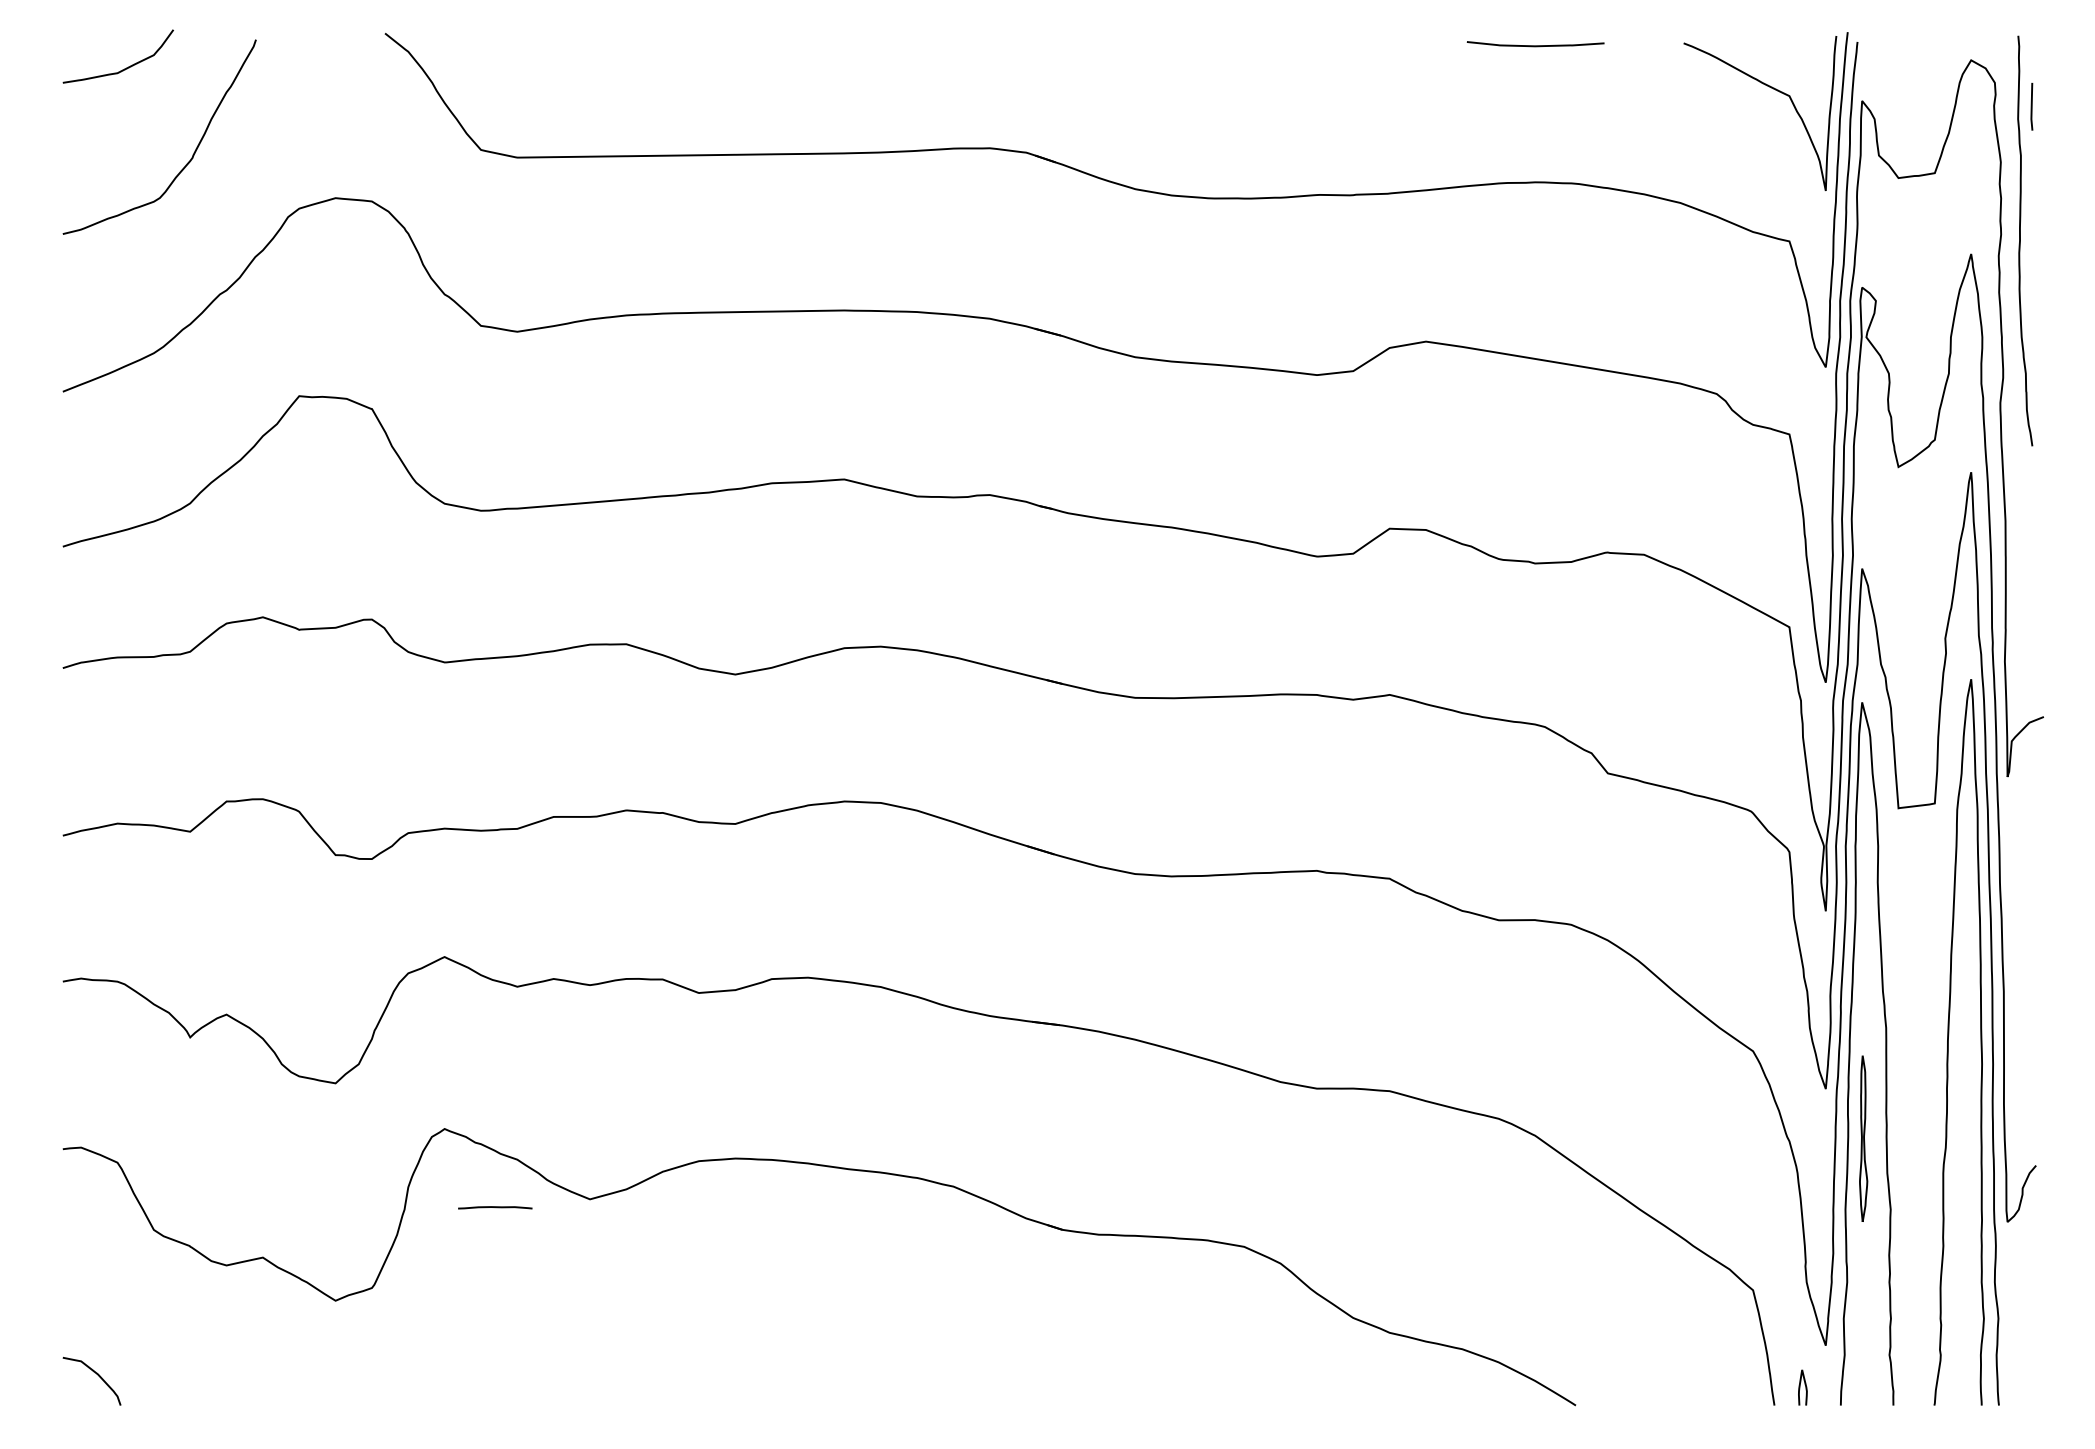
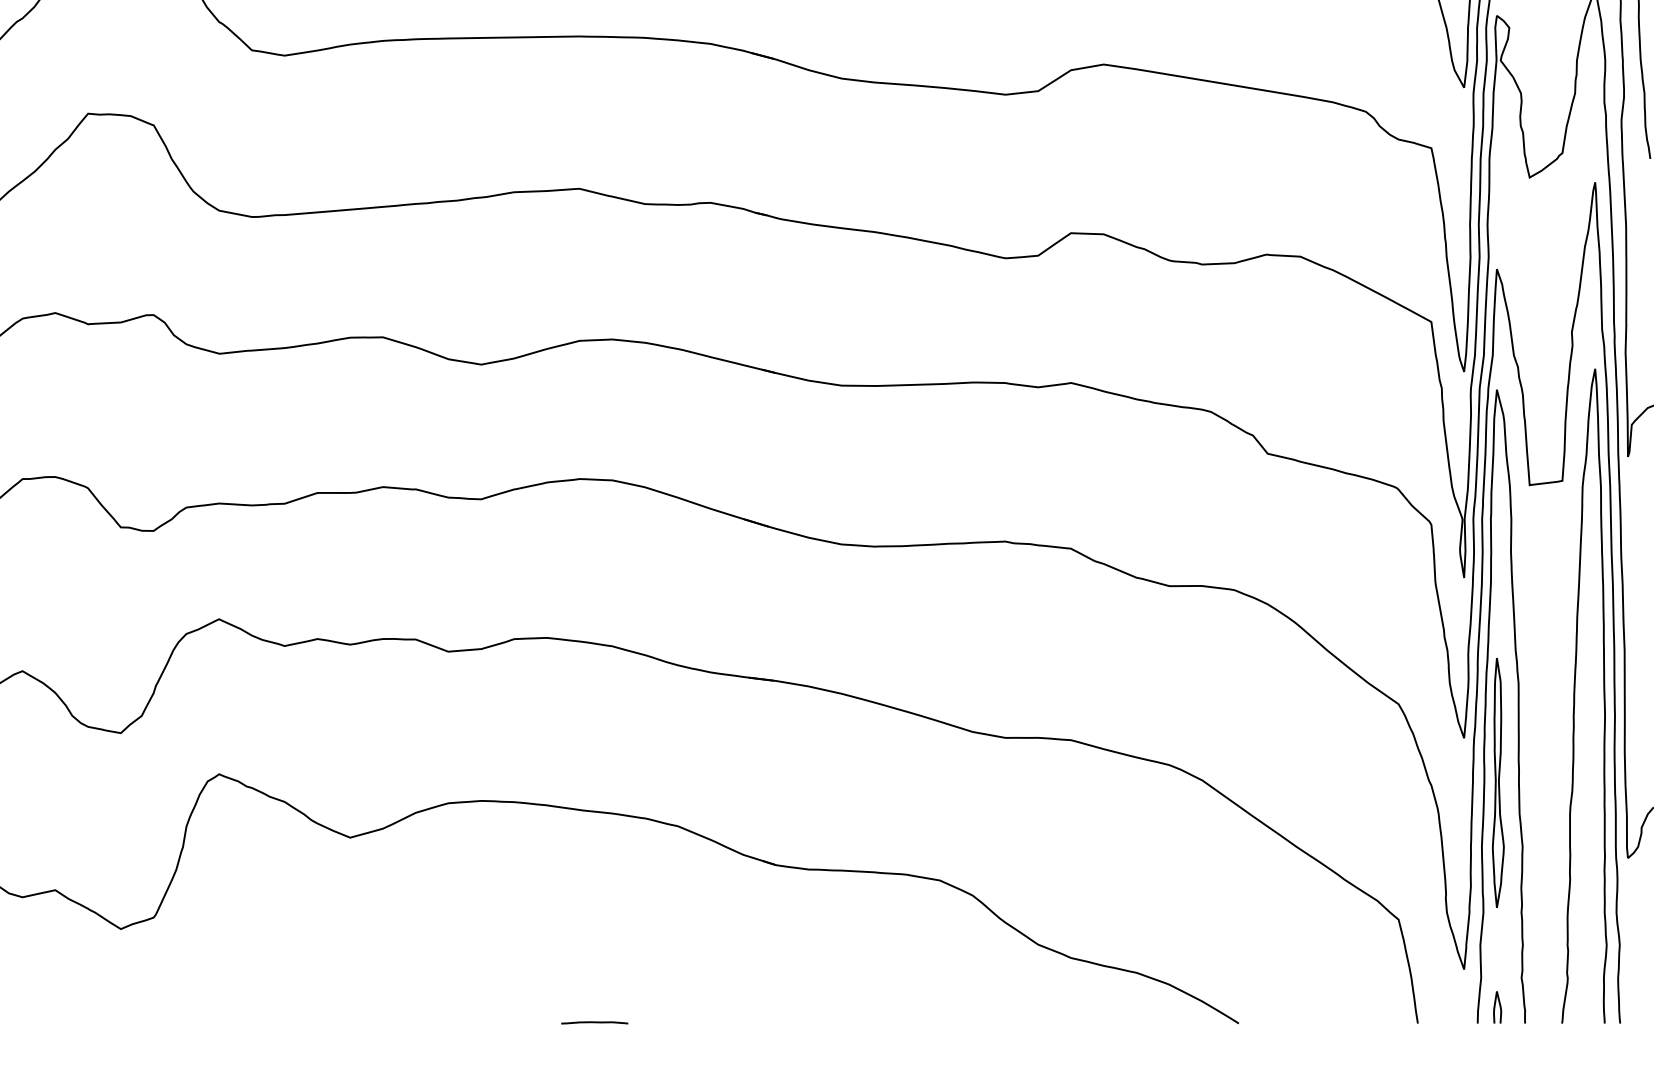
part: (1863, 1138) -> (1498, 782), size x1.67
line: (495, 1207) -> (594, 1022), moved
curve: (1800, 1387) -> (1495, 1007), moved

